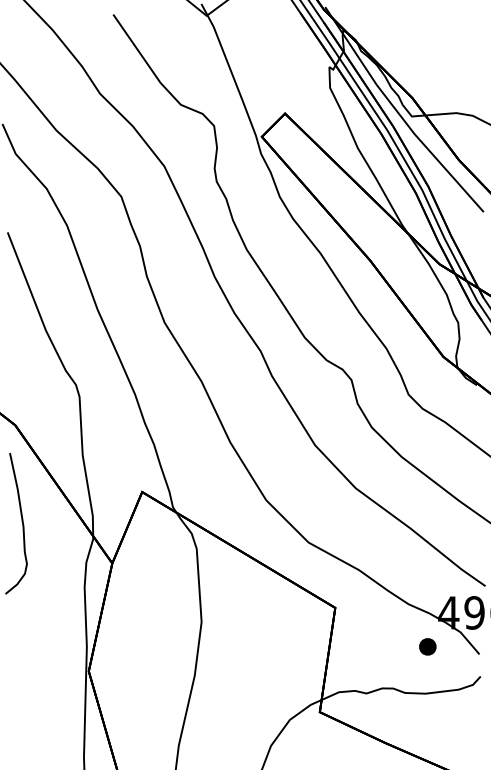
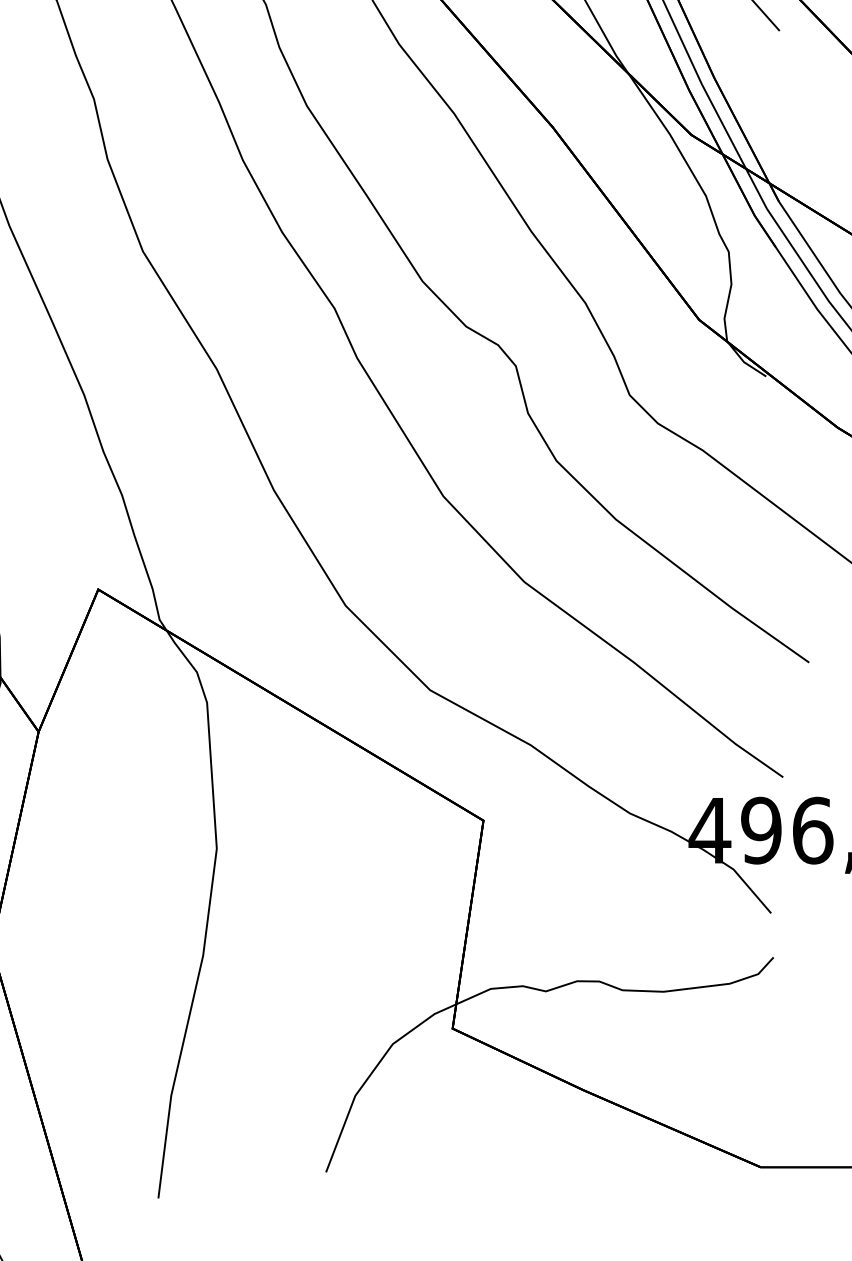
part: (427, 646) -> (667, 897), removed

